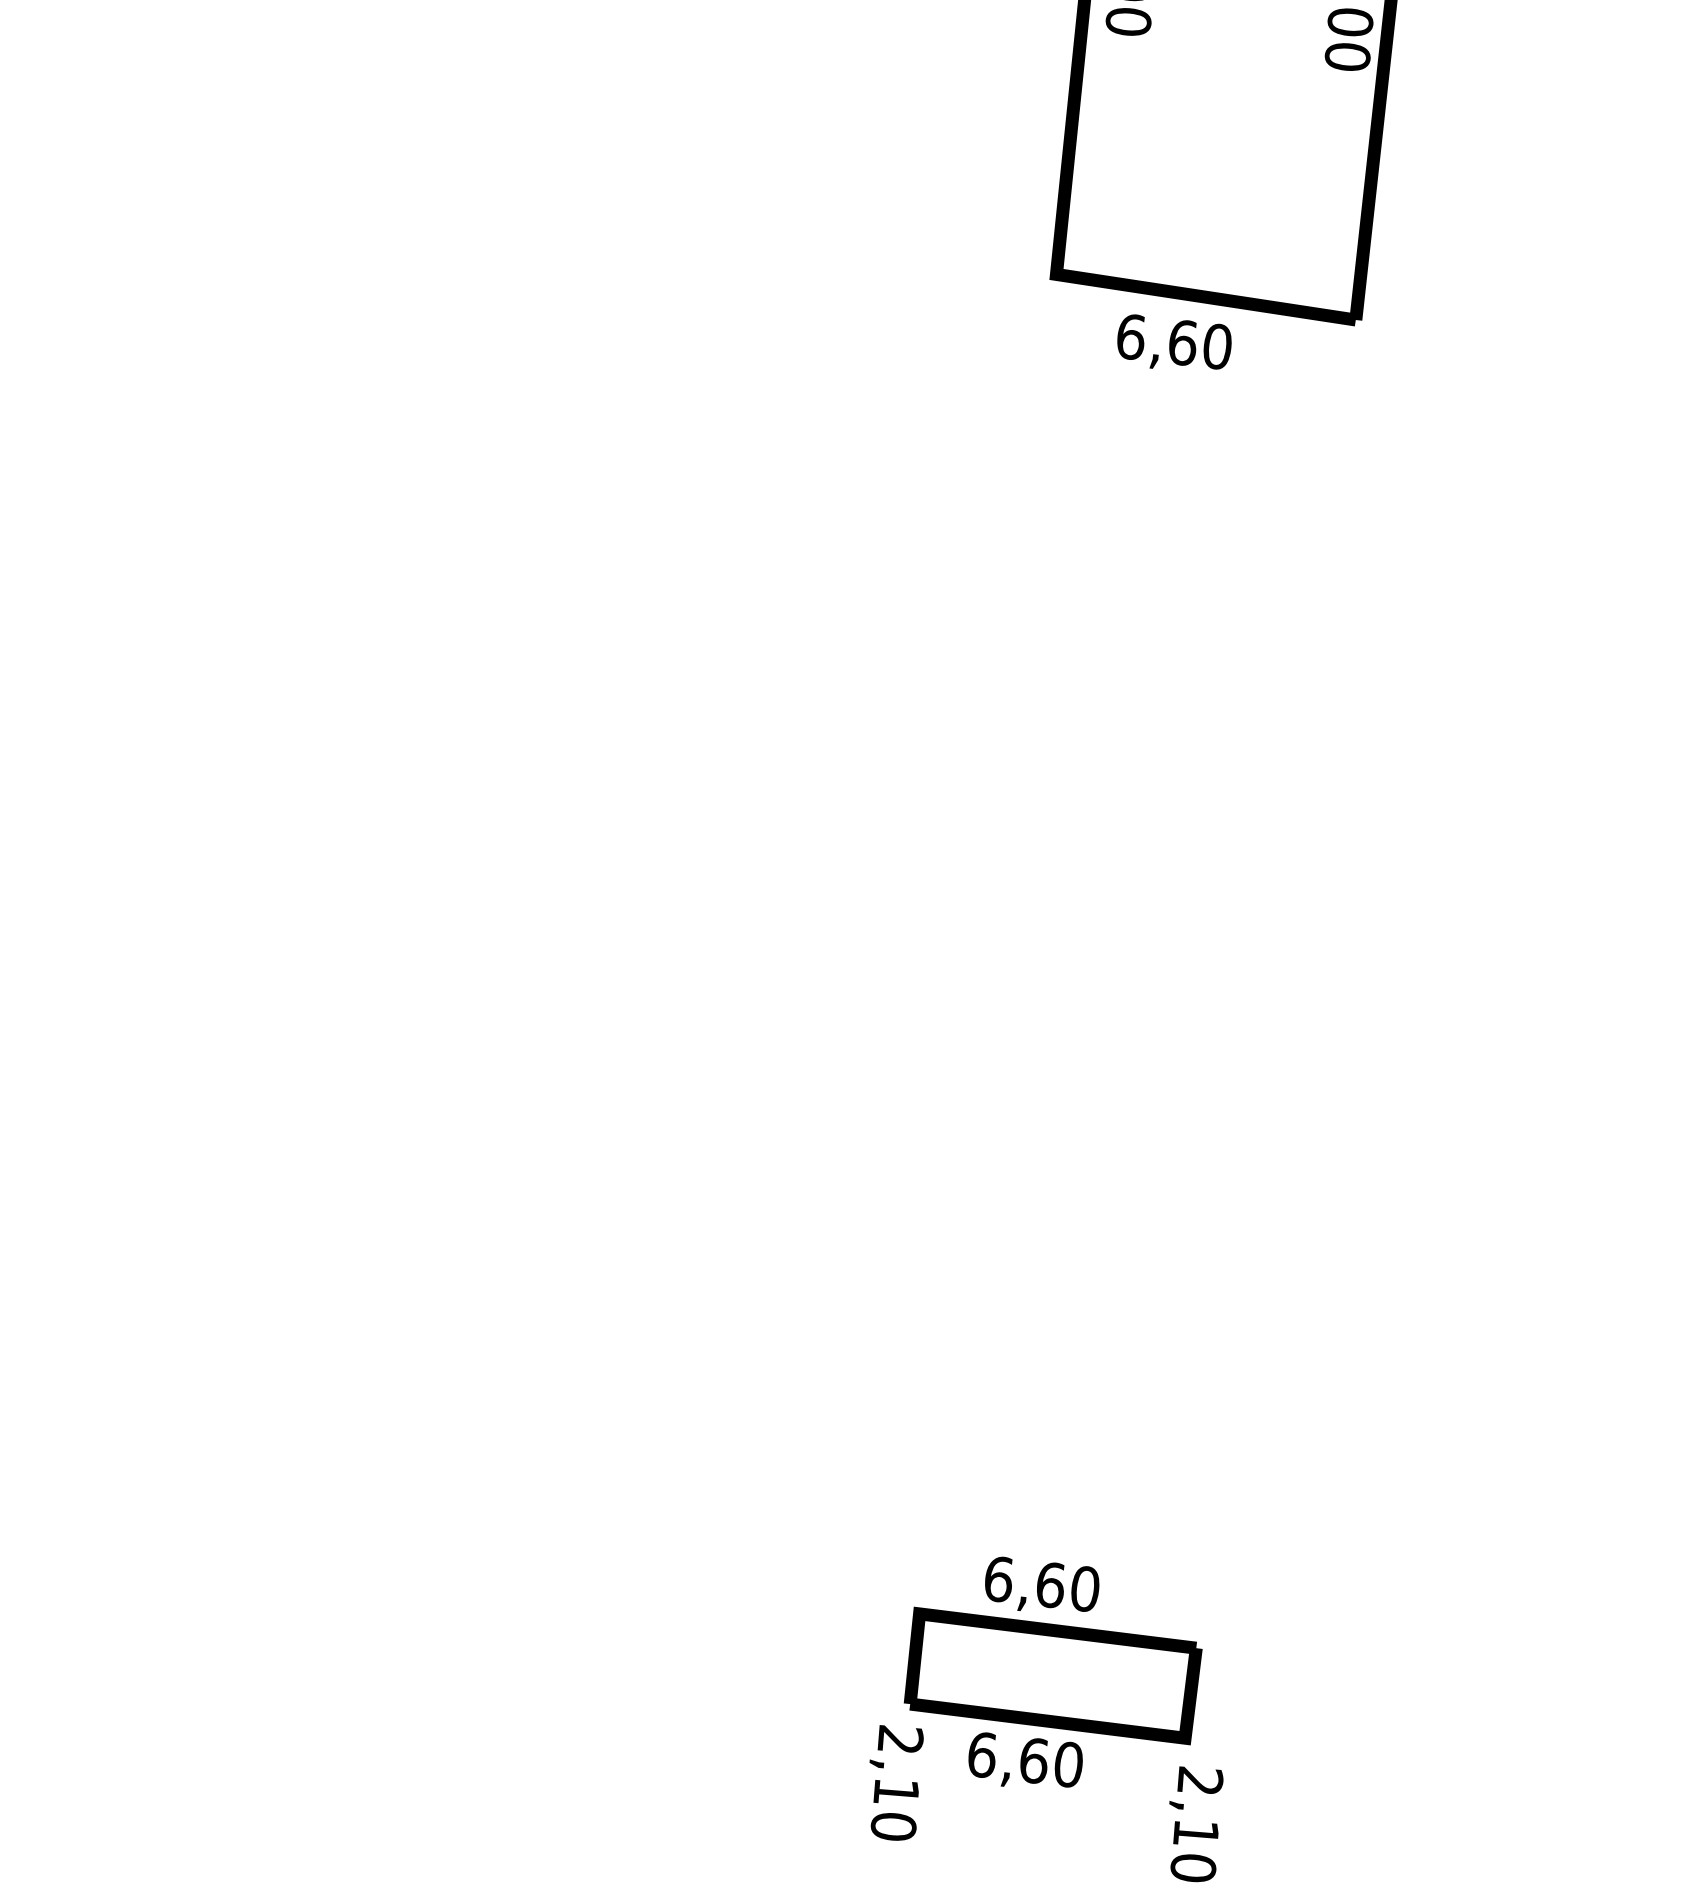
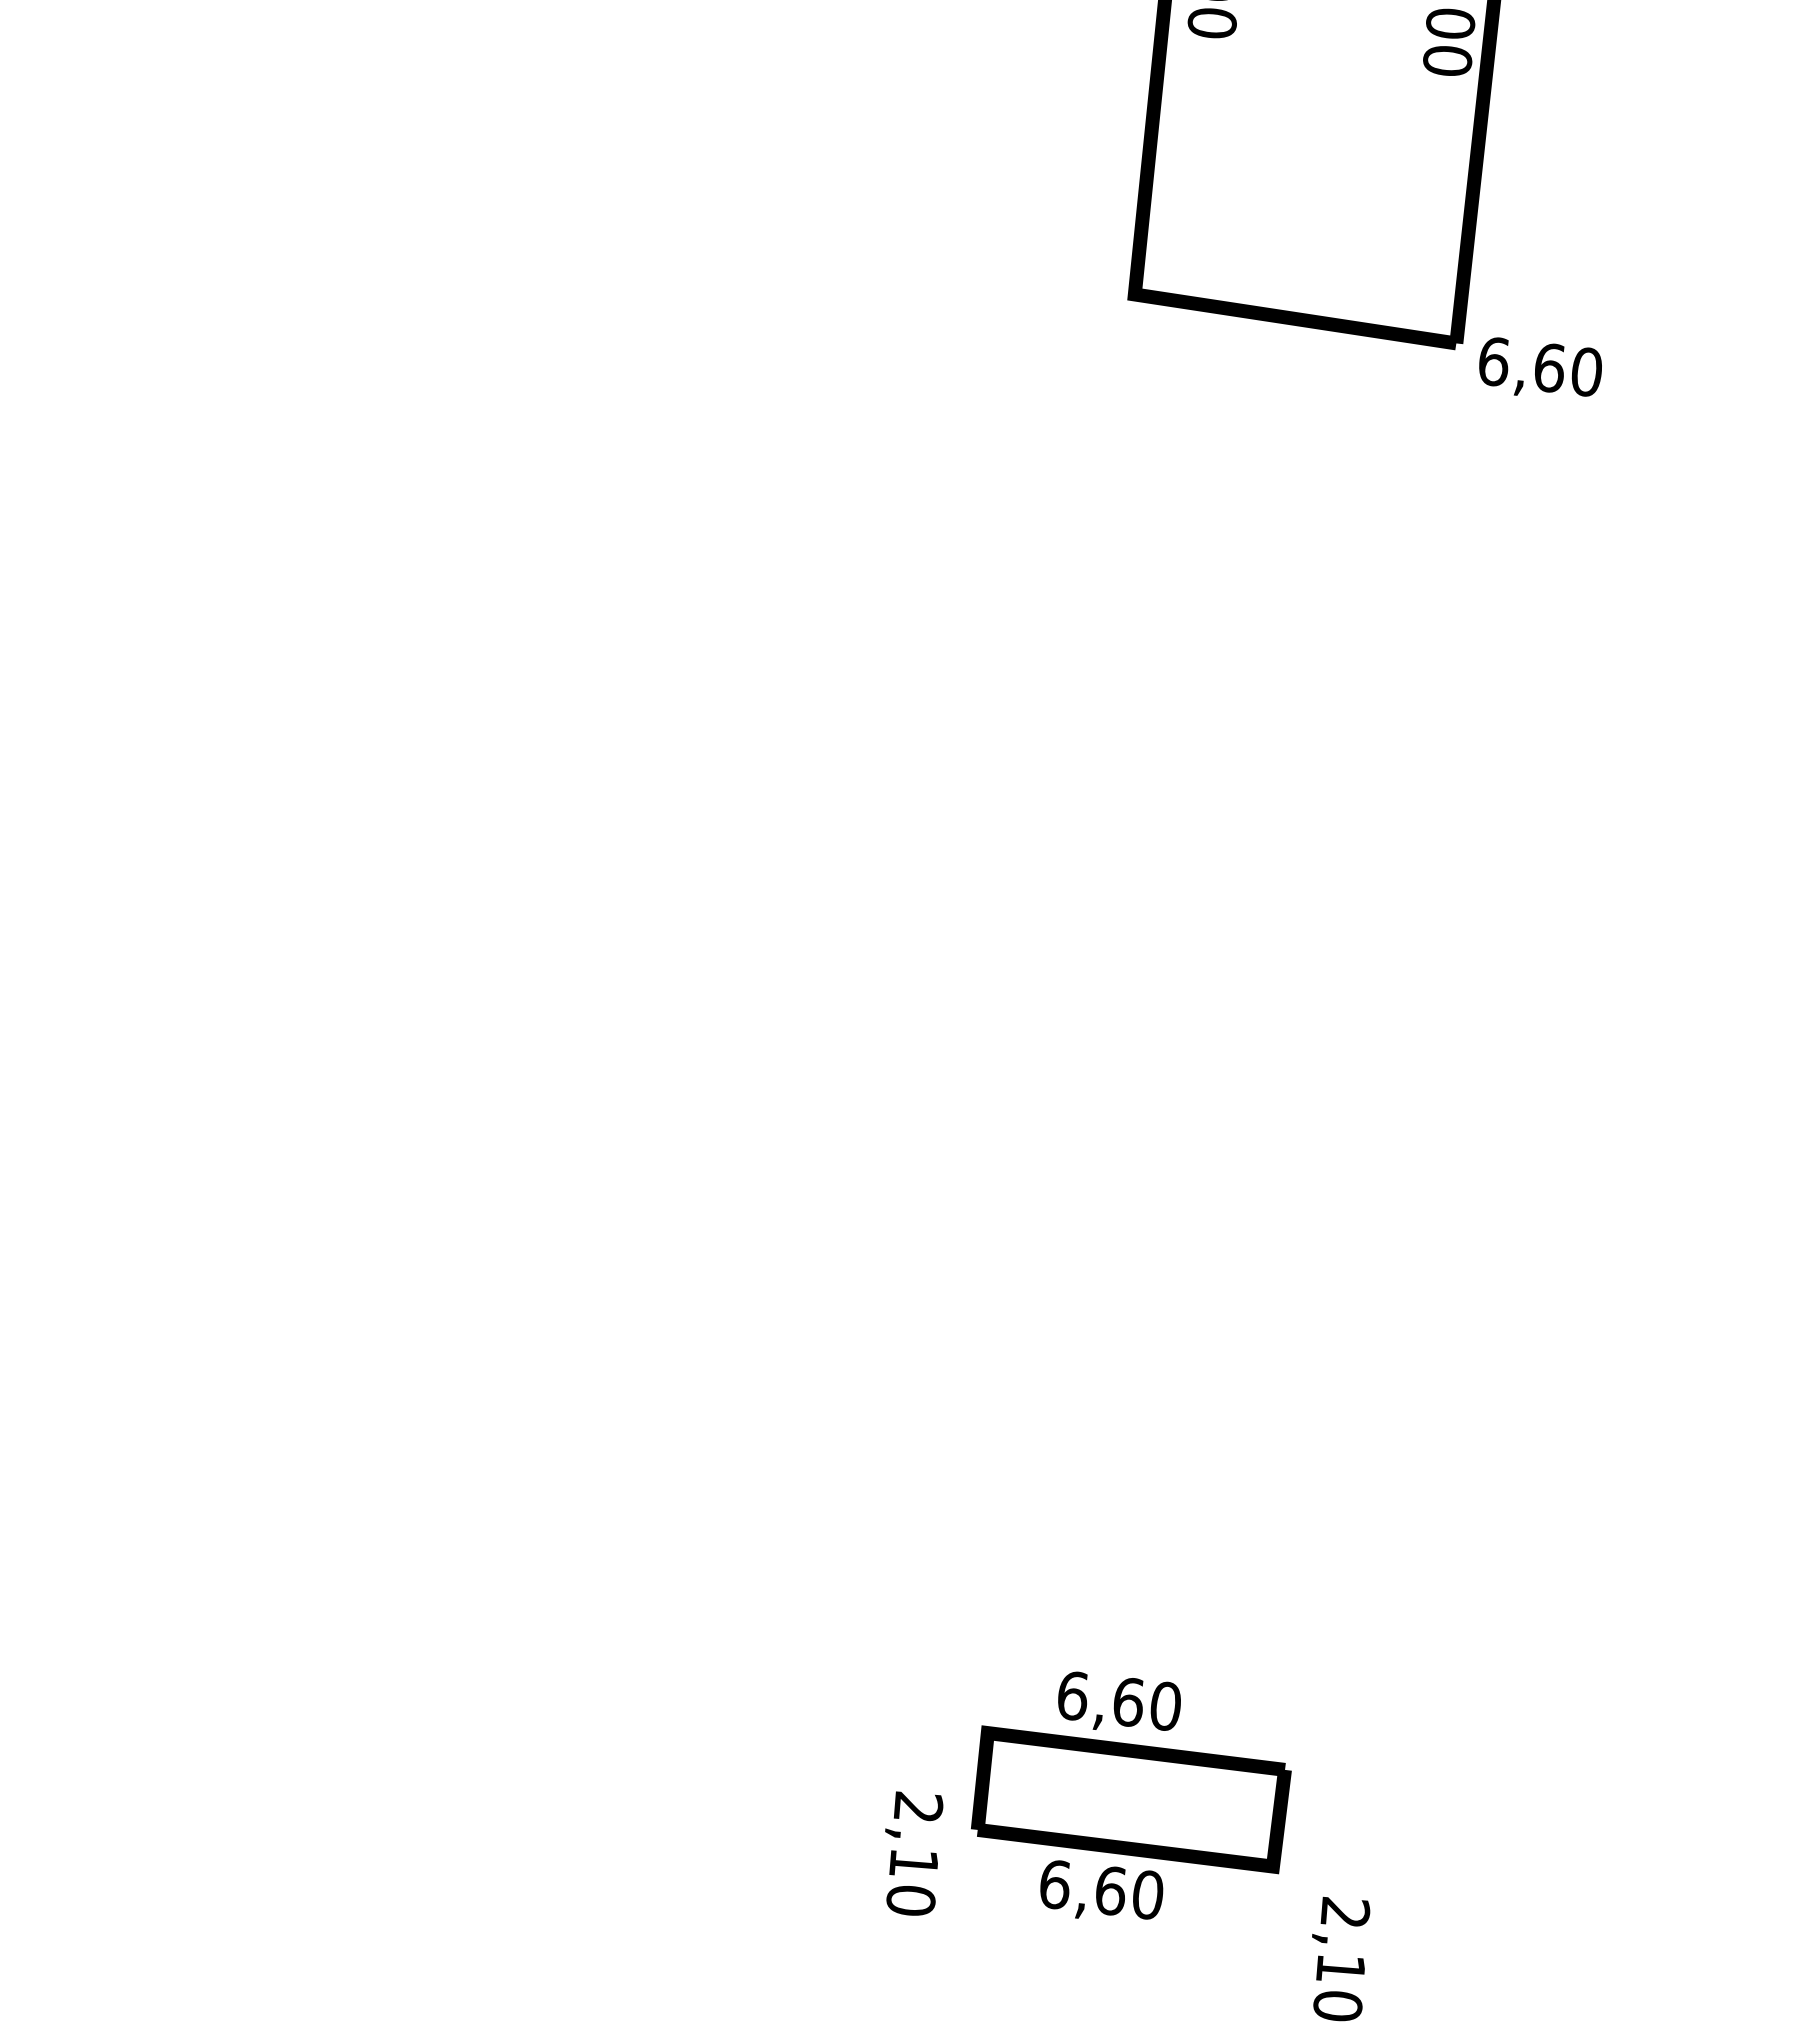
text: (1174, 341) -> (1540, 366), moved
text: (896, 1782) -> (914, 1853), moved
text: (1196, 1823) -> (1341, 1958), moved

